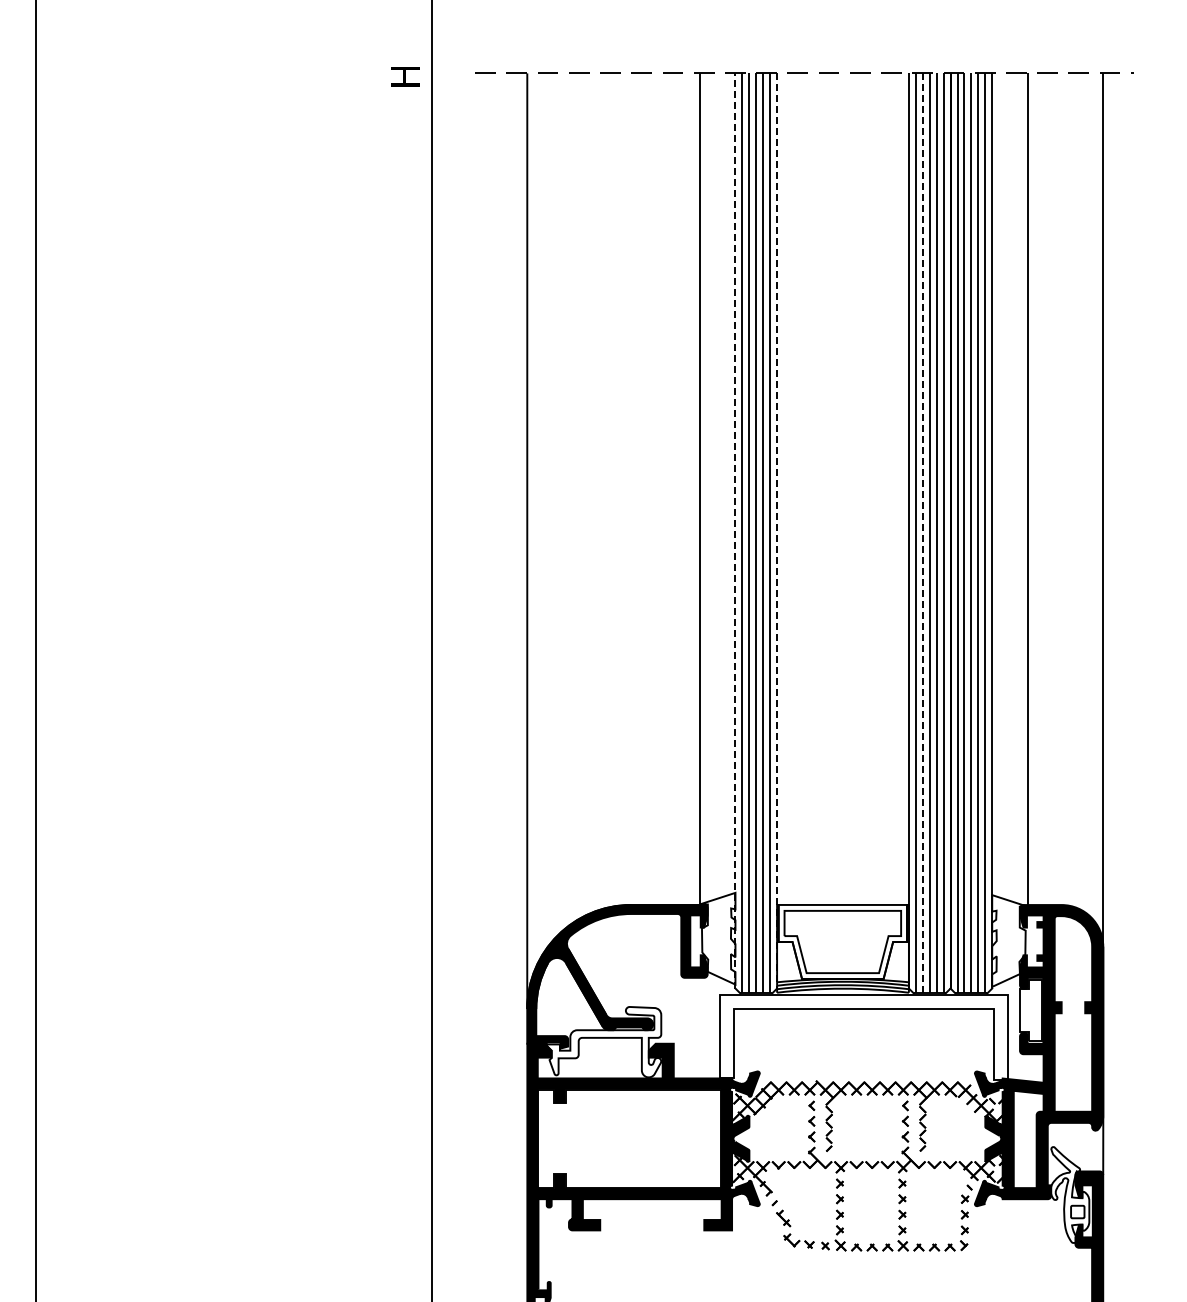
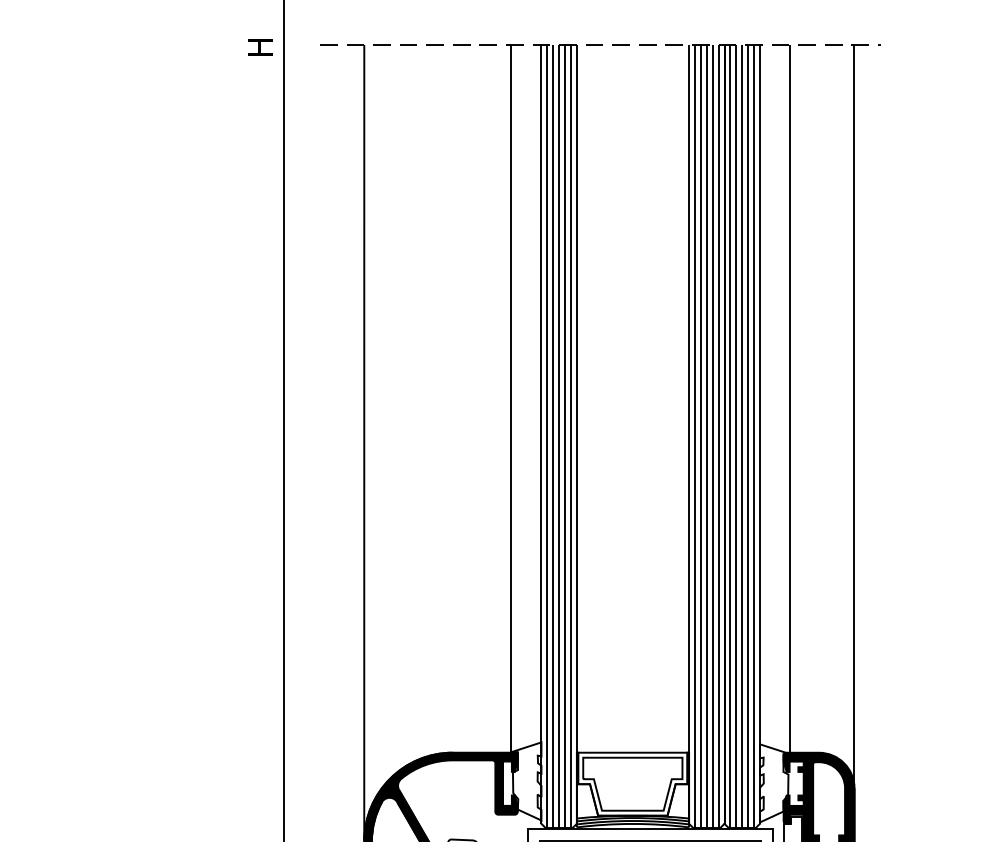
line: (735, 530) -> (541, 433), dashed -> solid
line: (777, 530) -> (577, 433), dashed -> solid
line: (922, 532) -> (700, 435), dashed -> solid

